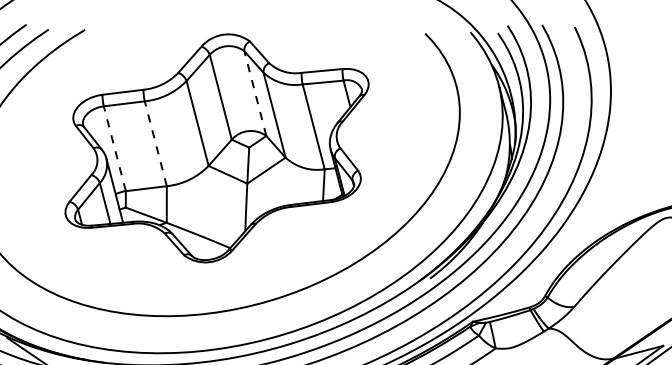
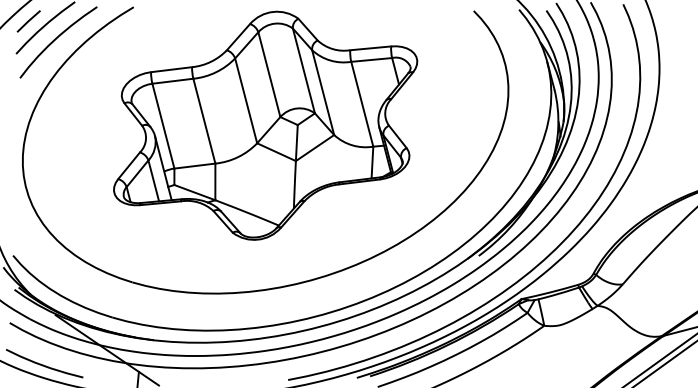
line: (254, 93) -> (303, 70), dashed -> solid
line: (155, 144) -> (204, 121), dashed -> solid
line: (114, 149) -> (163, 126), dashed -> solid

